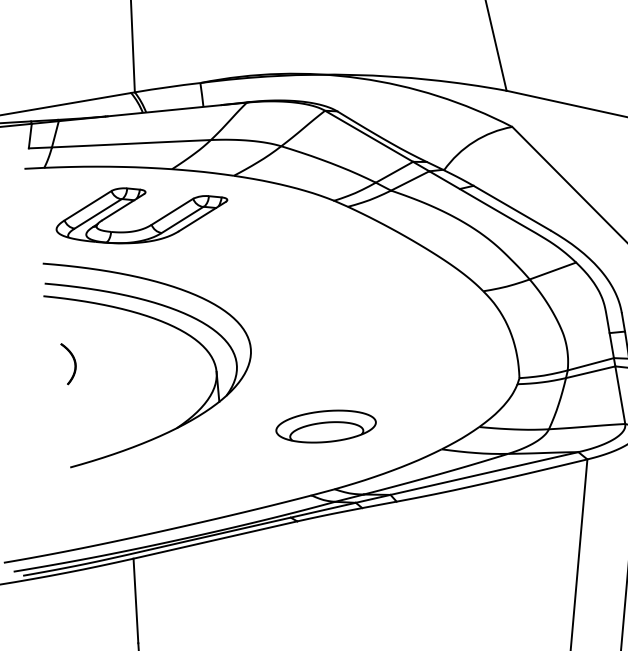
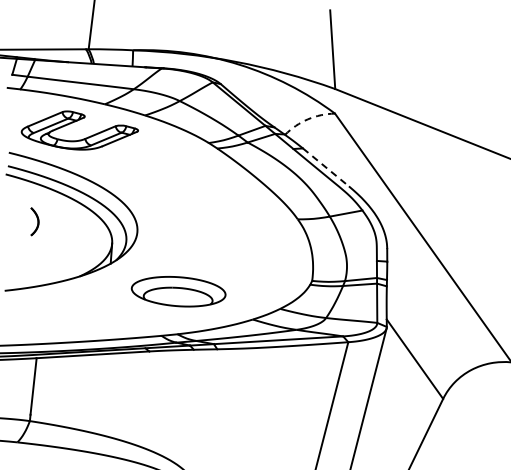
arc: (473, 142) -> (307, 119), solid -> dashed
line: (511, 208) -> (325, 167), solid -> dashed
part: (69, 363) -> (34, 221), moved
part: (325, 426) -> (178, 291), size x1.4

